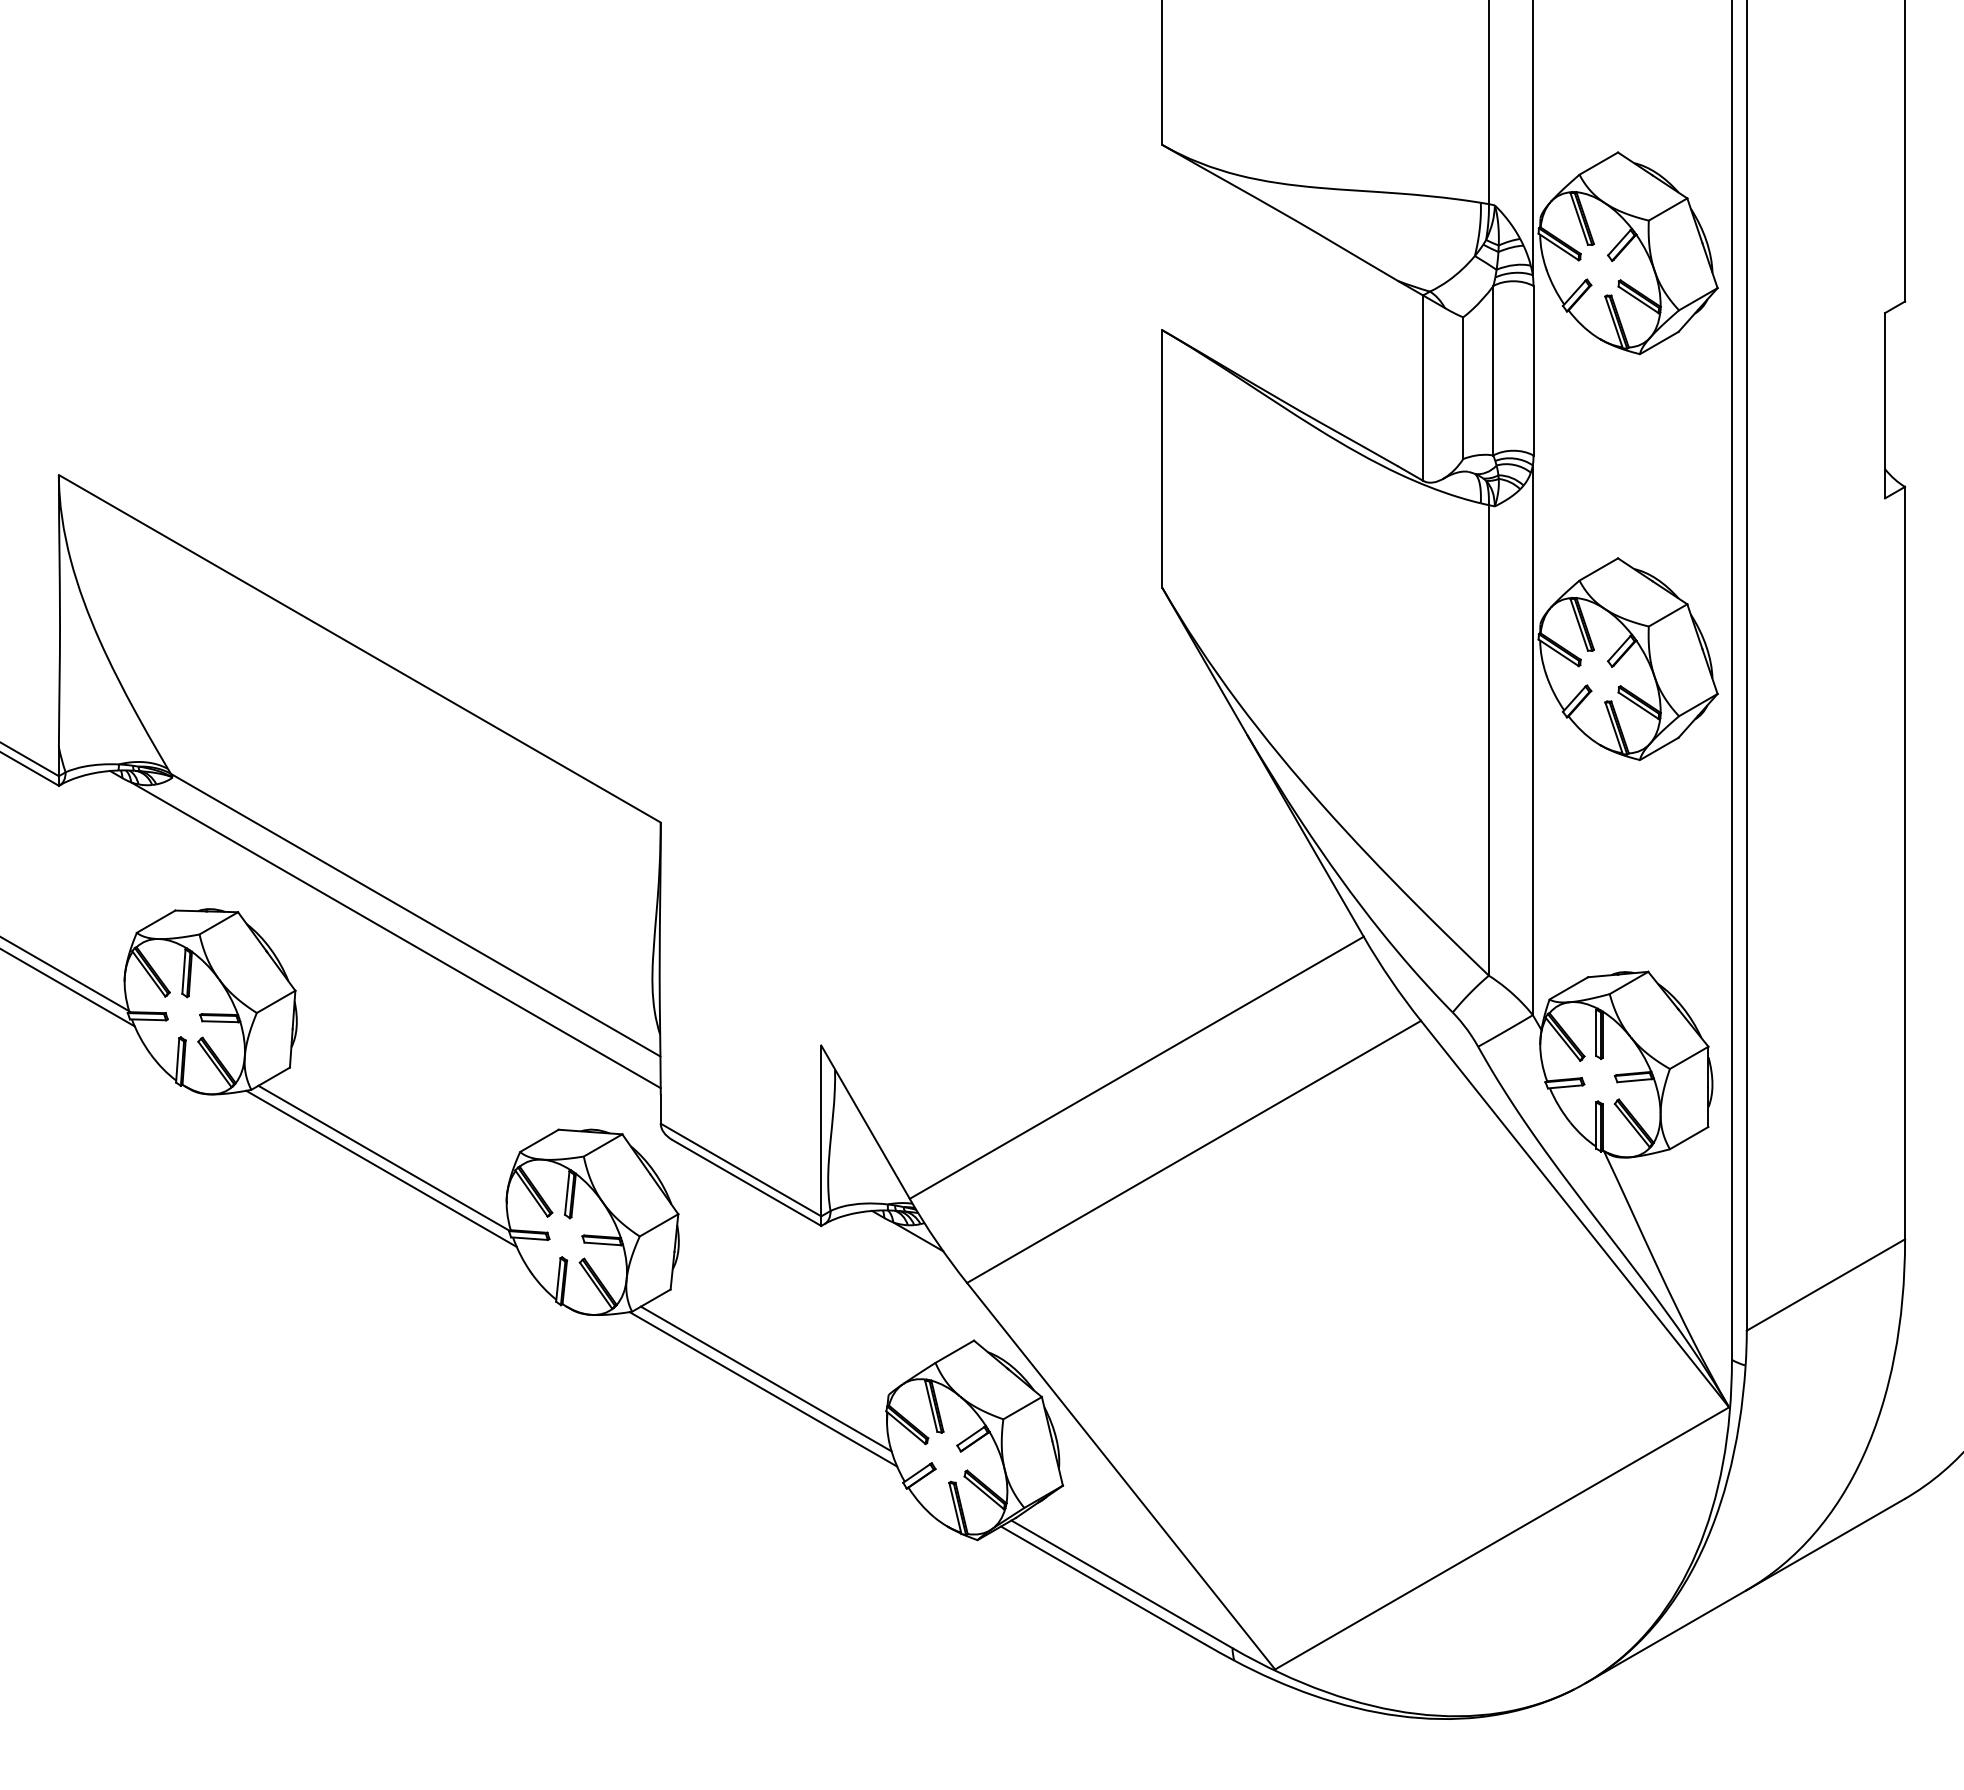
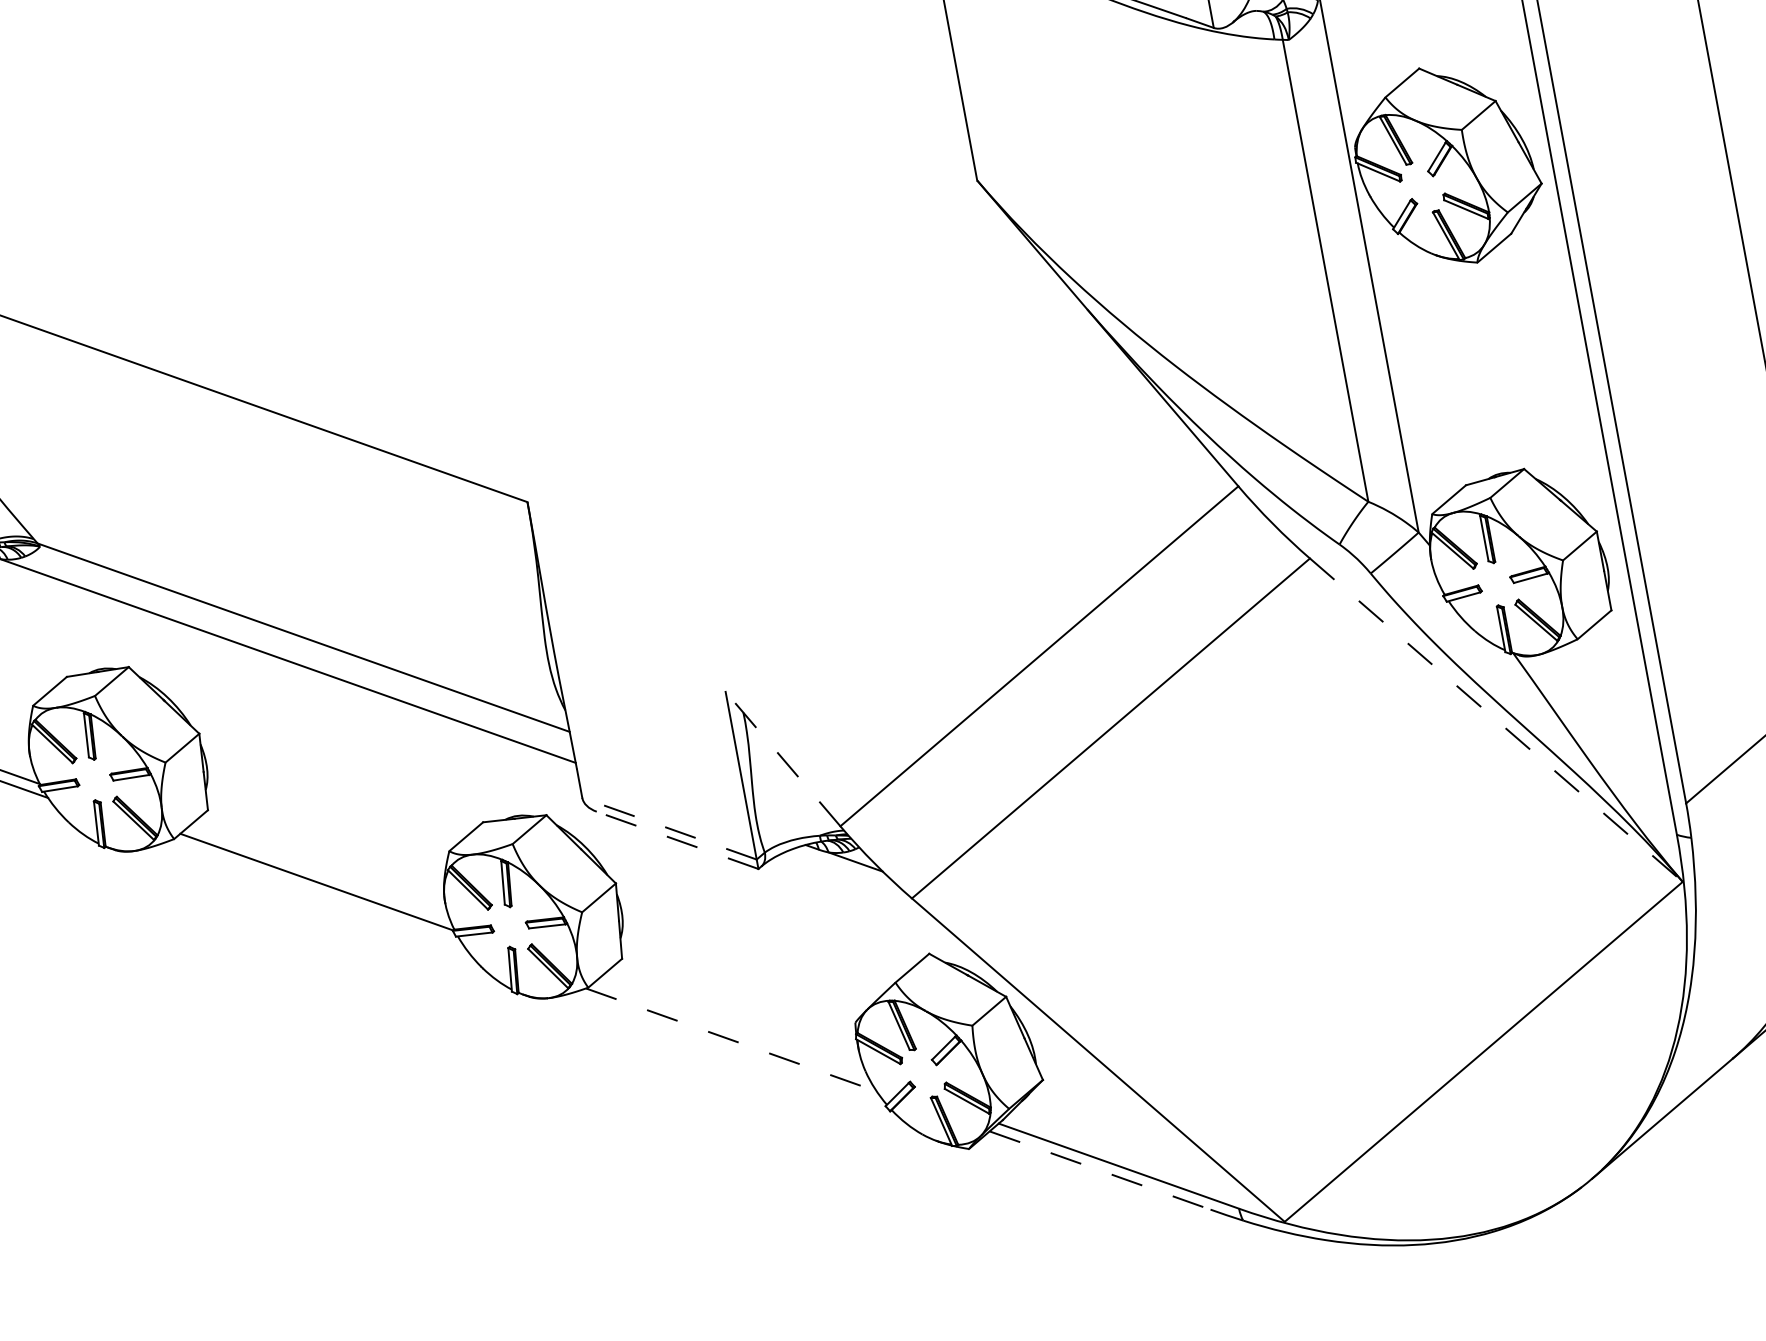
line: (865, 1121) -> (782, 758), solid -> dashed
line: (381, 1168) -> (316, 892), removed
line: (741, 1170) -> (670, 829), solid -> dashed
line: (746, 1183) -> (677, 840), solid -> dashed
line: (1575, 1214) -> (1496, 720), solid -> dashed
line: (765, 1378) -> (731, 1028), removed
line: (763, 1389) -> (731, 1040), solid -> dashed
line: (1103, 1585) -> (1100, 1170), solid -> dashed

